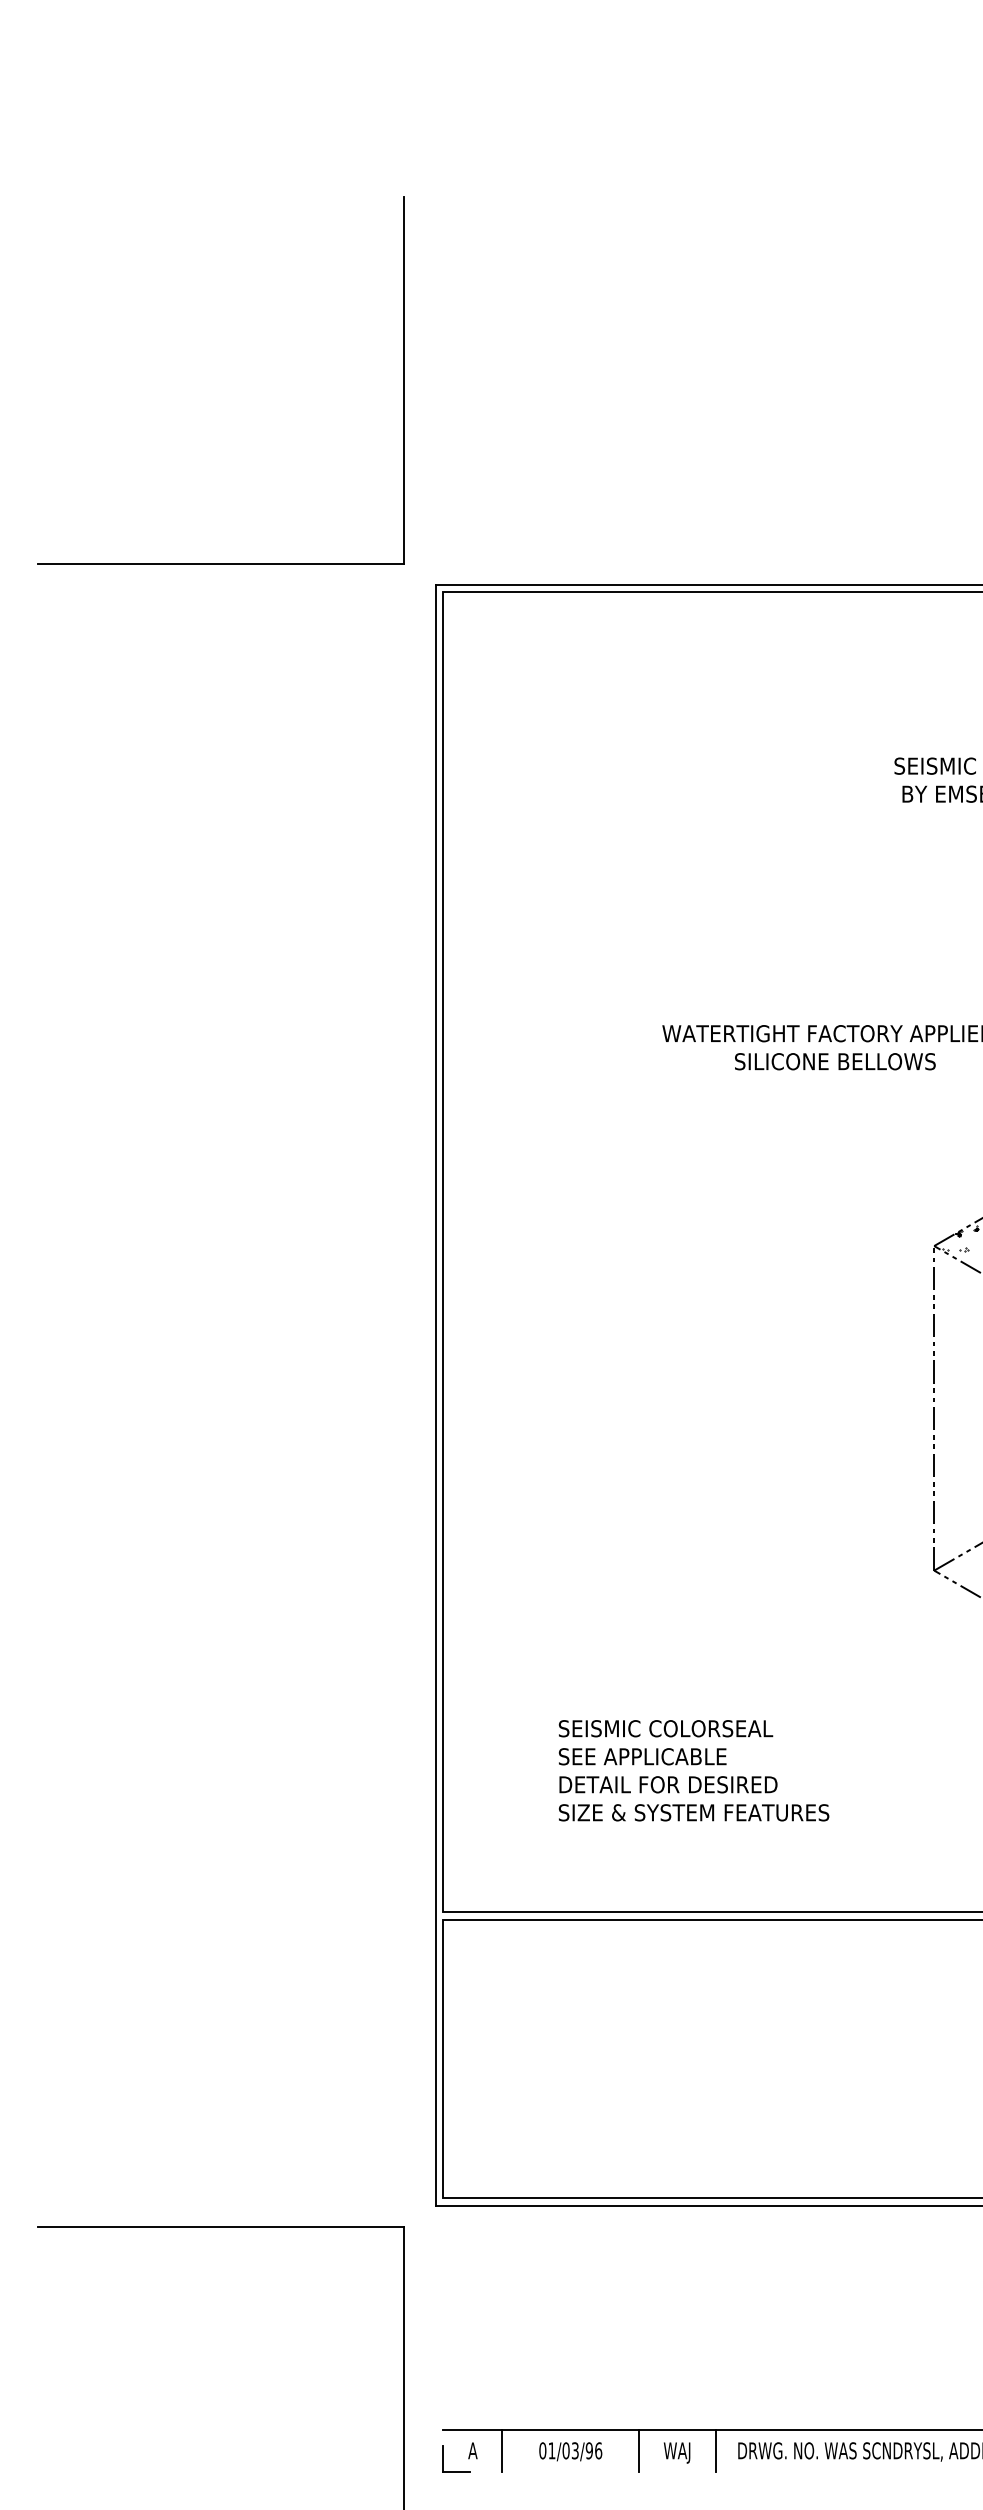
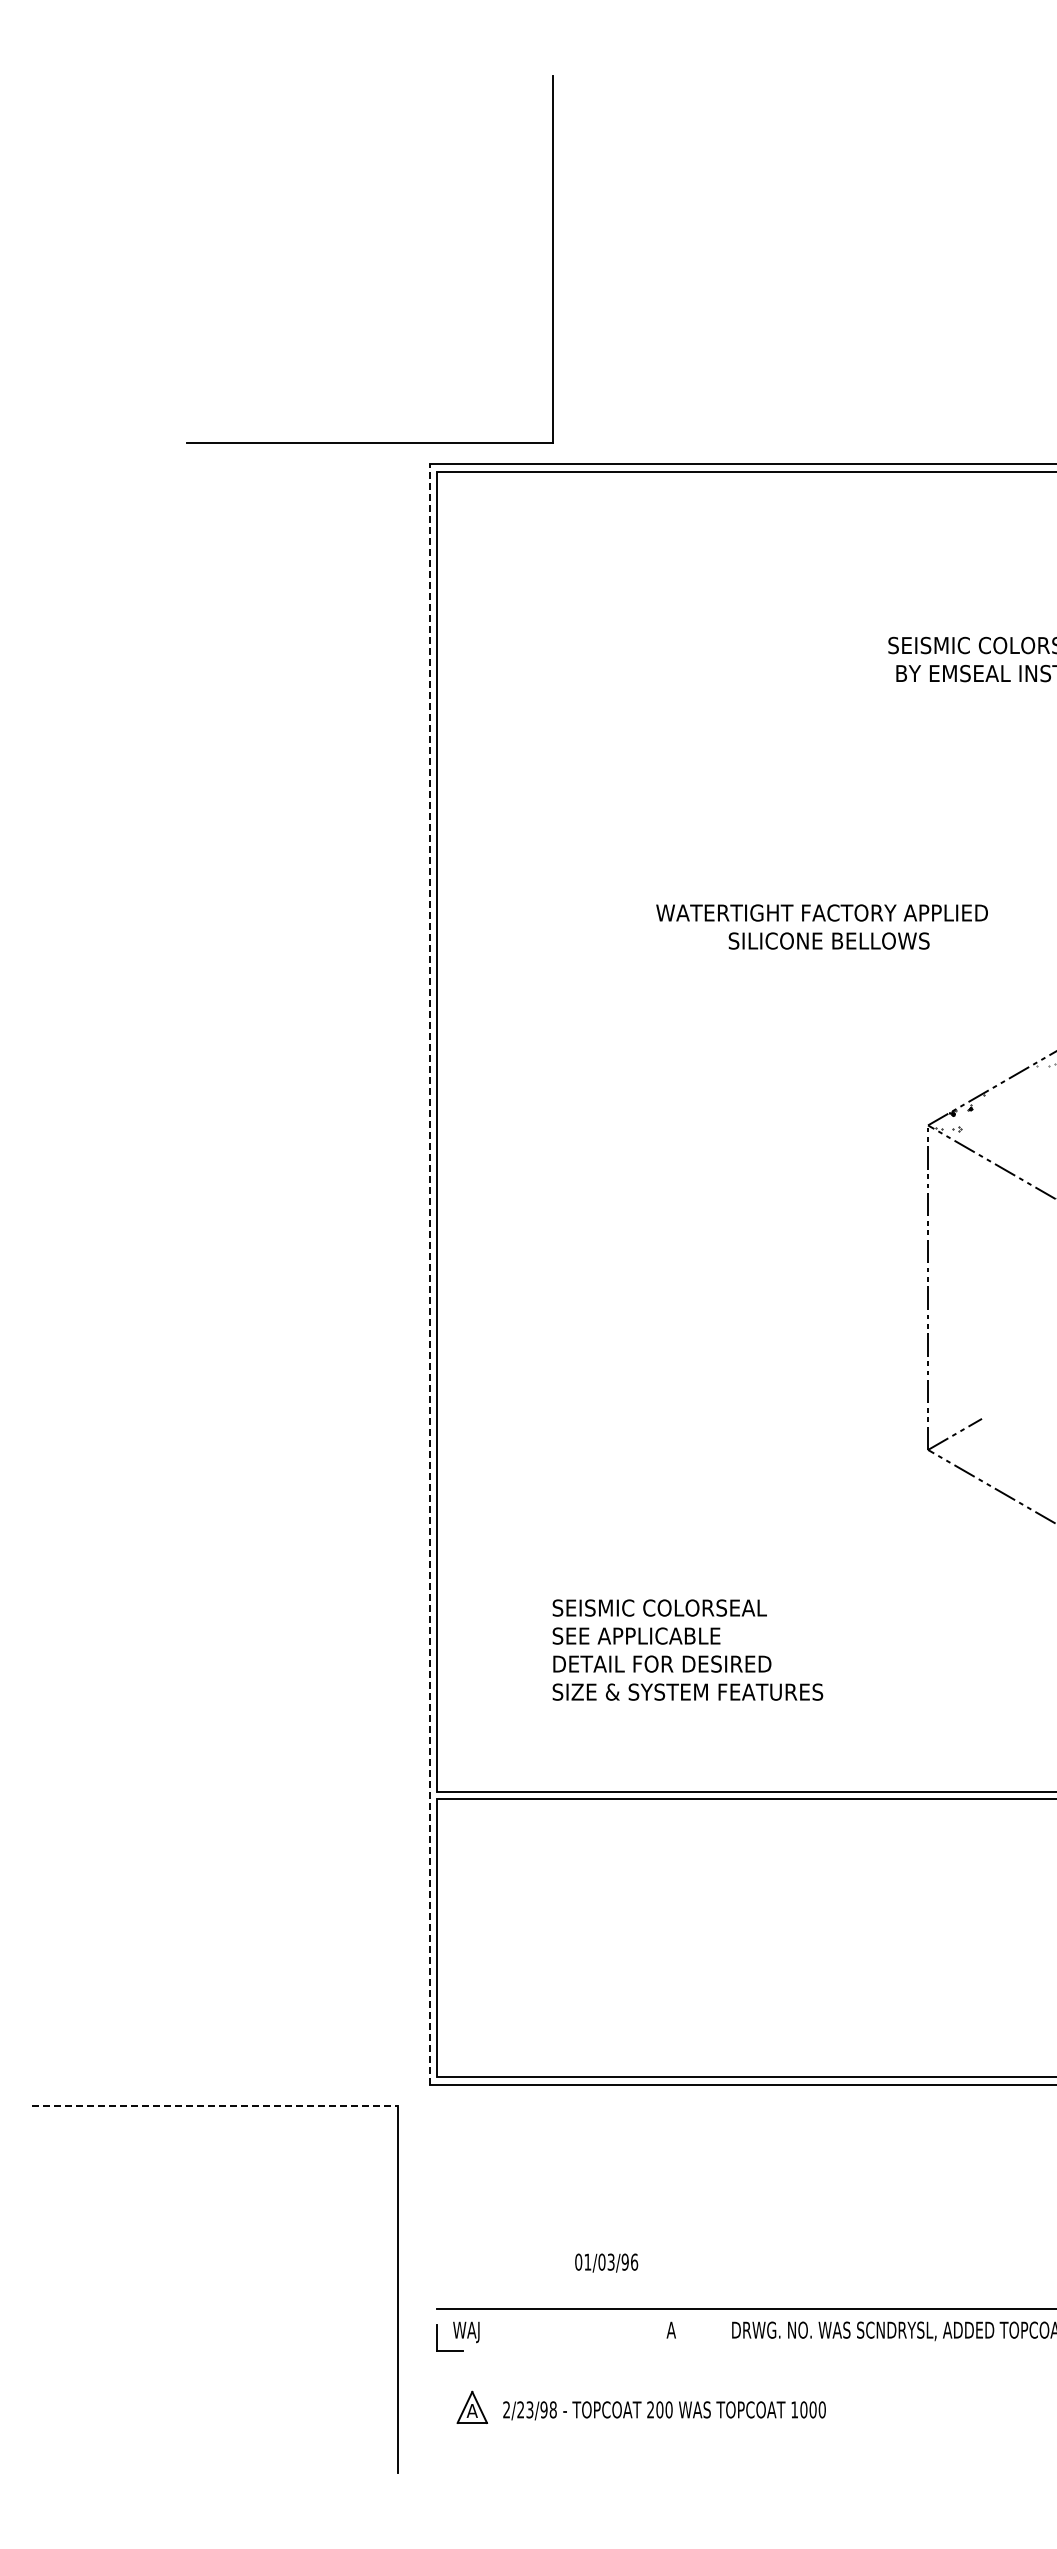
part: (403, 380) -> (552, 259), moved
line: (435, 1395) -> (429, 1274), solid -> dashed
line: (221, 2227) -> (215, 2106), solid -> dashed
line: (502, 2451) -> (496, 2330), removed
text: (570, 2451) -> (606, 2262), moved
line: (639, 2451) -> (633, 2330), removed
line: (715, 2451) -> (709, 2330), removed
text: (472, 2453) -> (466, 2332), A -> WAJ
text: (676, 2453) -> (670, 2332), WAJ -> A

